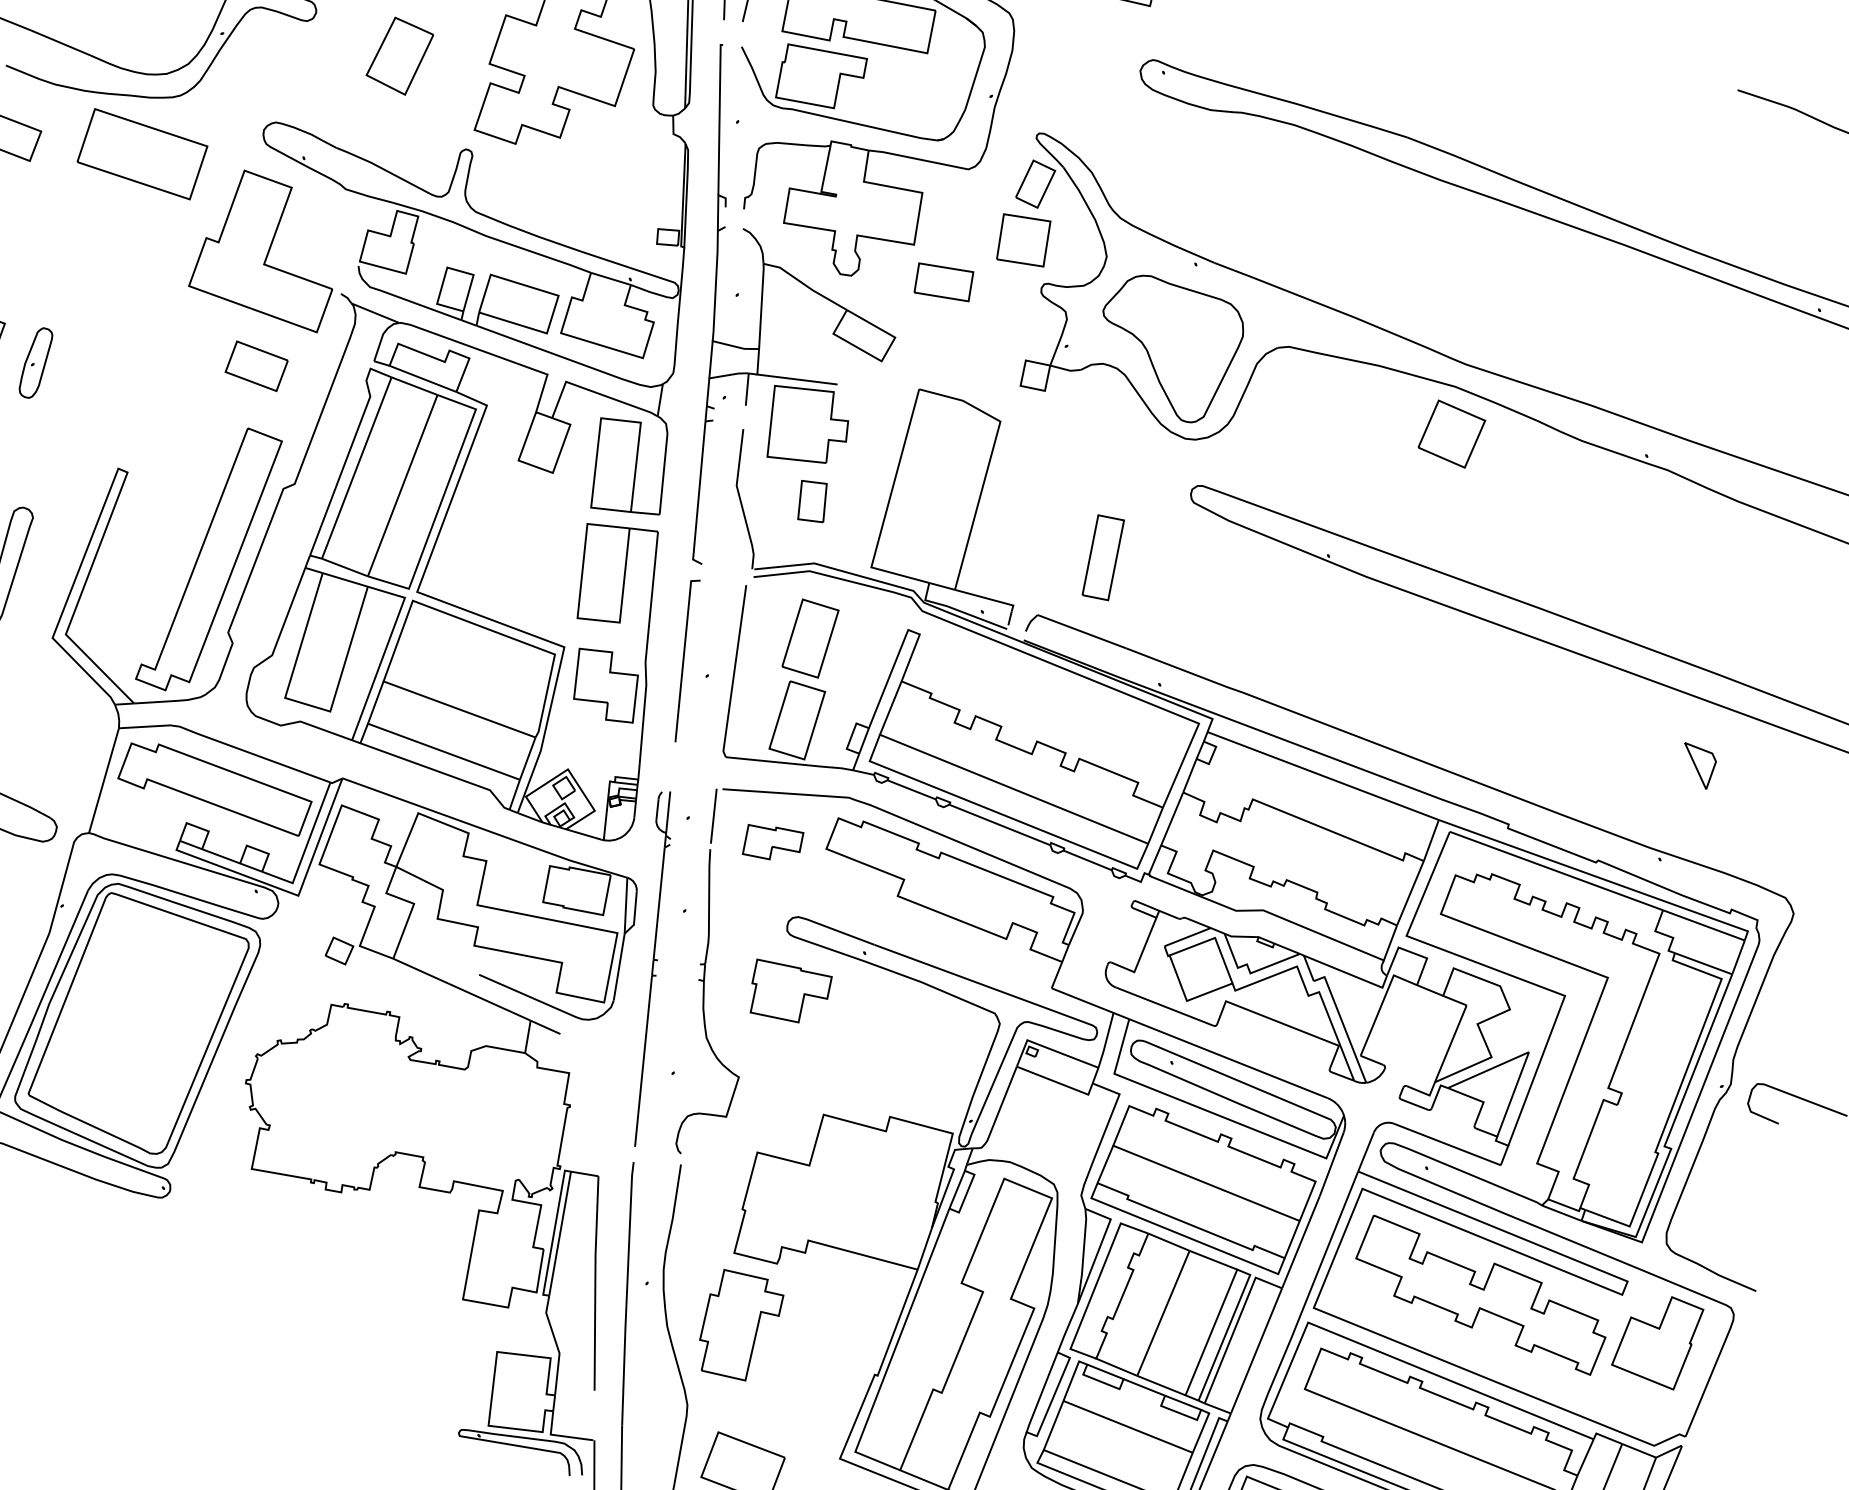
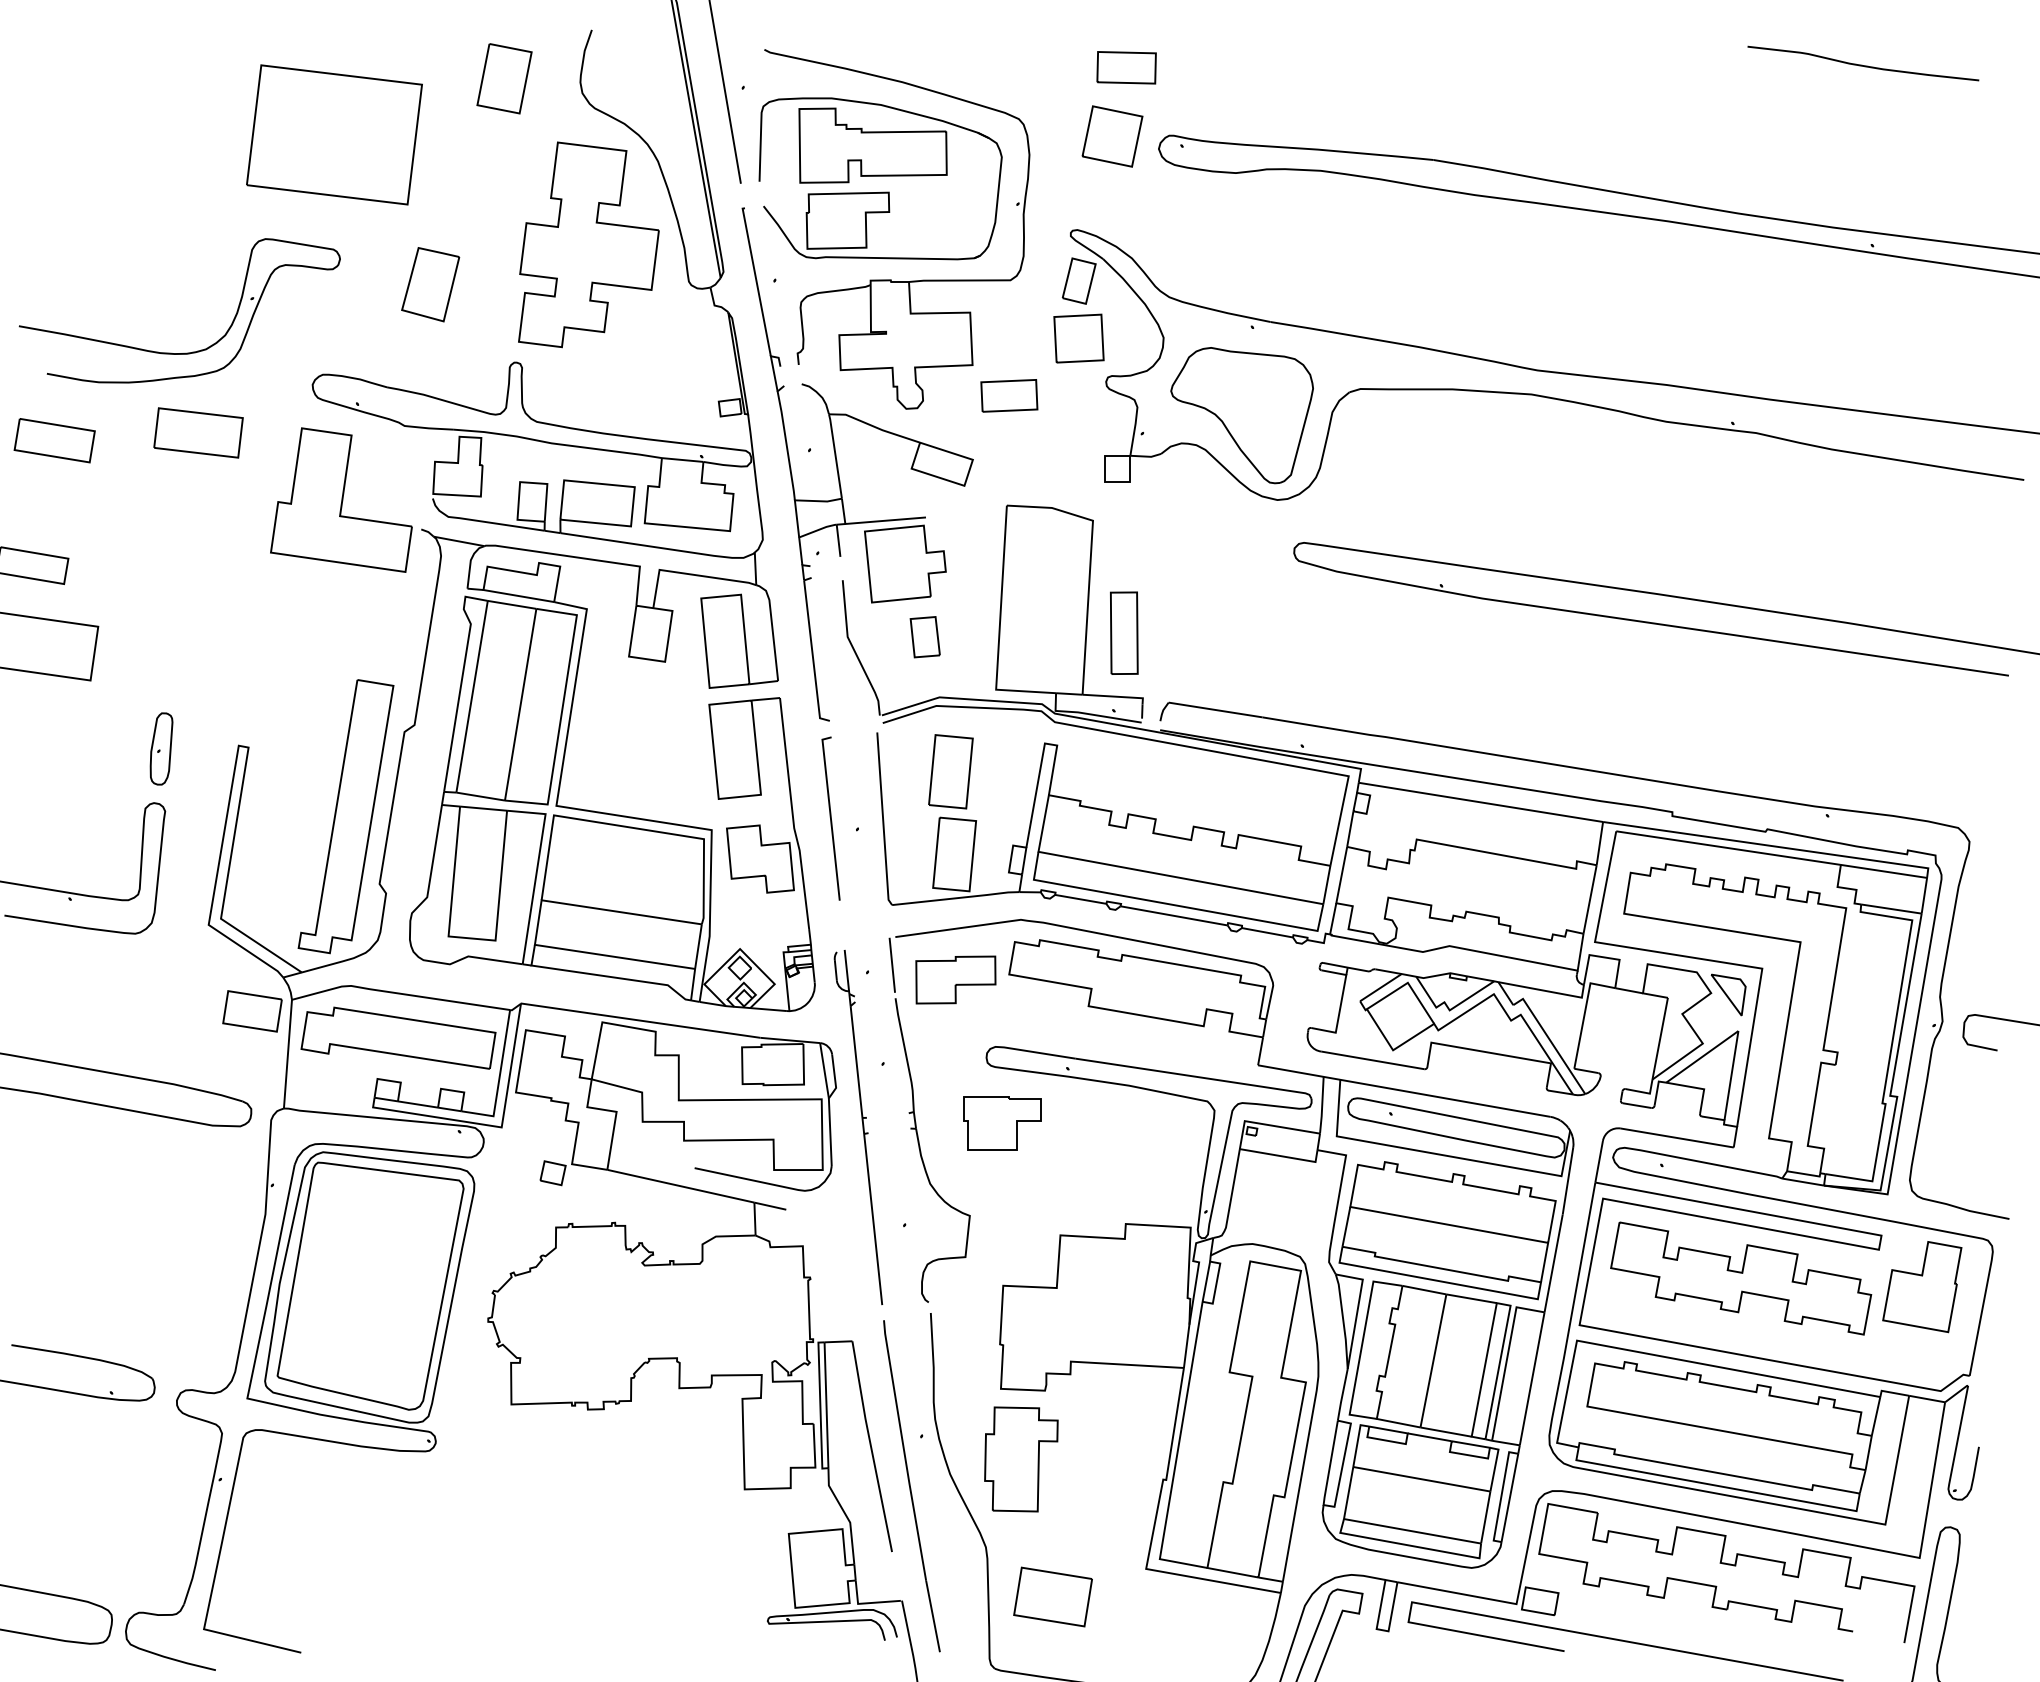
part: (142, 153) -> (198, 432), size x0.71
part: (35, 362) -> (161, 748), moved
part: (256, 366) -> (252, 1011), moved
part: (1451, 434) -> (1112, 136), moved
part: (1103, 557) -> (1124, 632), moved
part: (1697, 765) -> (1728, 994), moved
part: (772, 842) -> (955, 979), size x1.43

